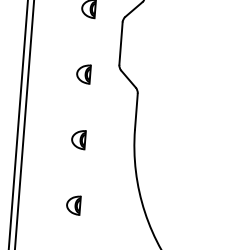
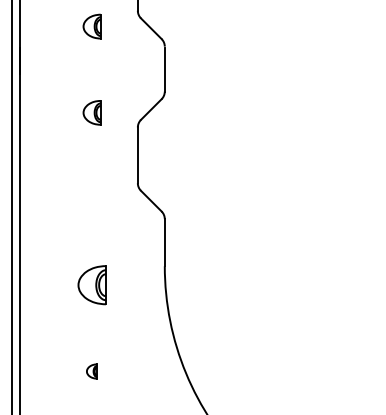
part: (83, 73) -> (91, 198), removed
part: (78, 139) -> (91, 285), size x1.6
part: (73, 205) -> (91, 371), size x0.6

